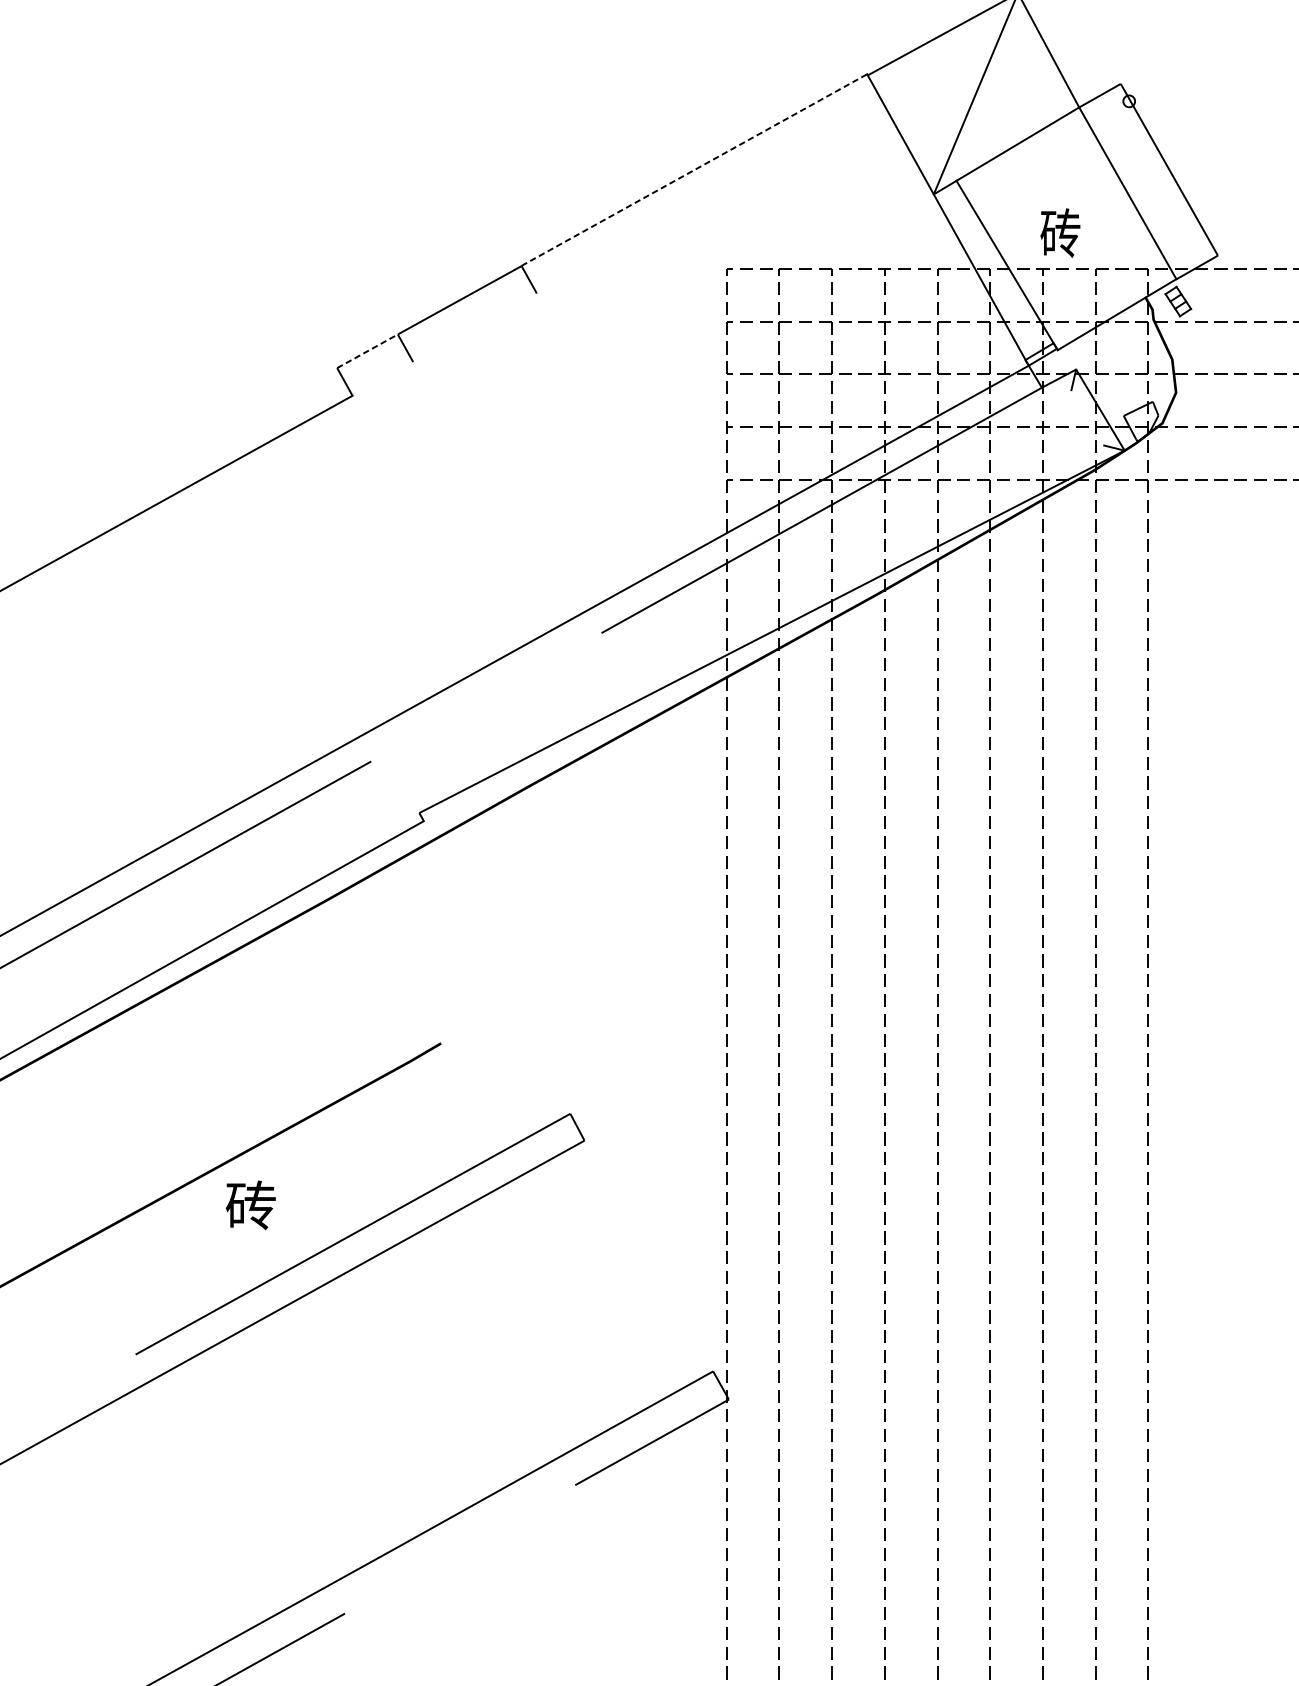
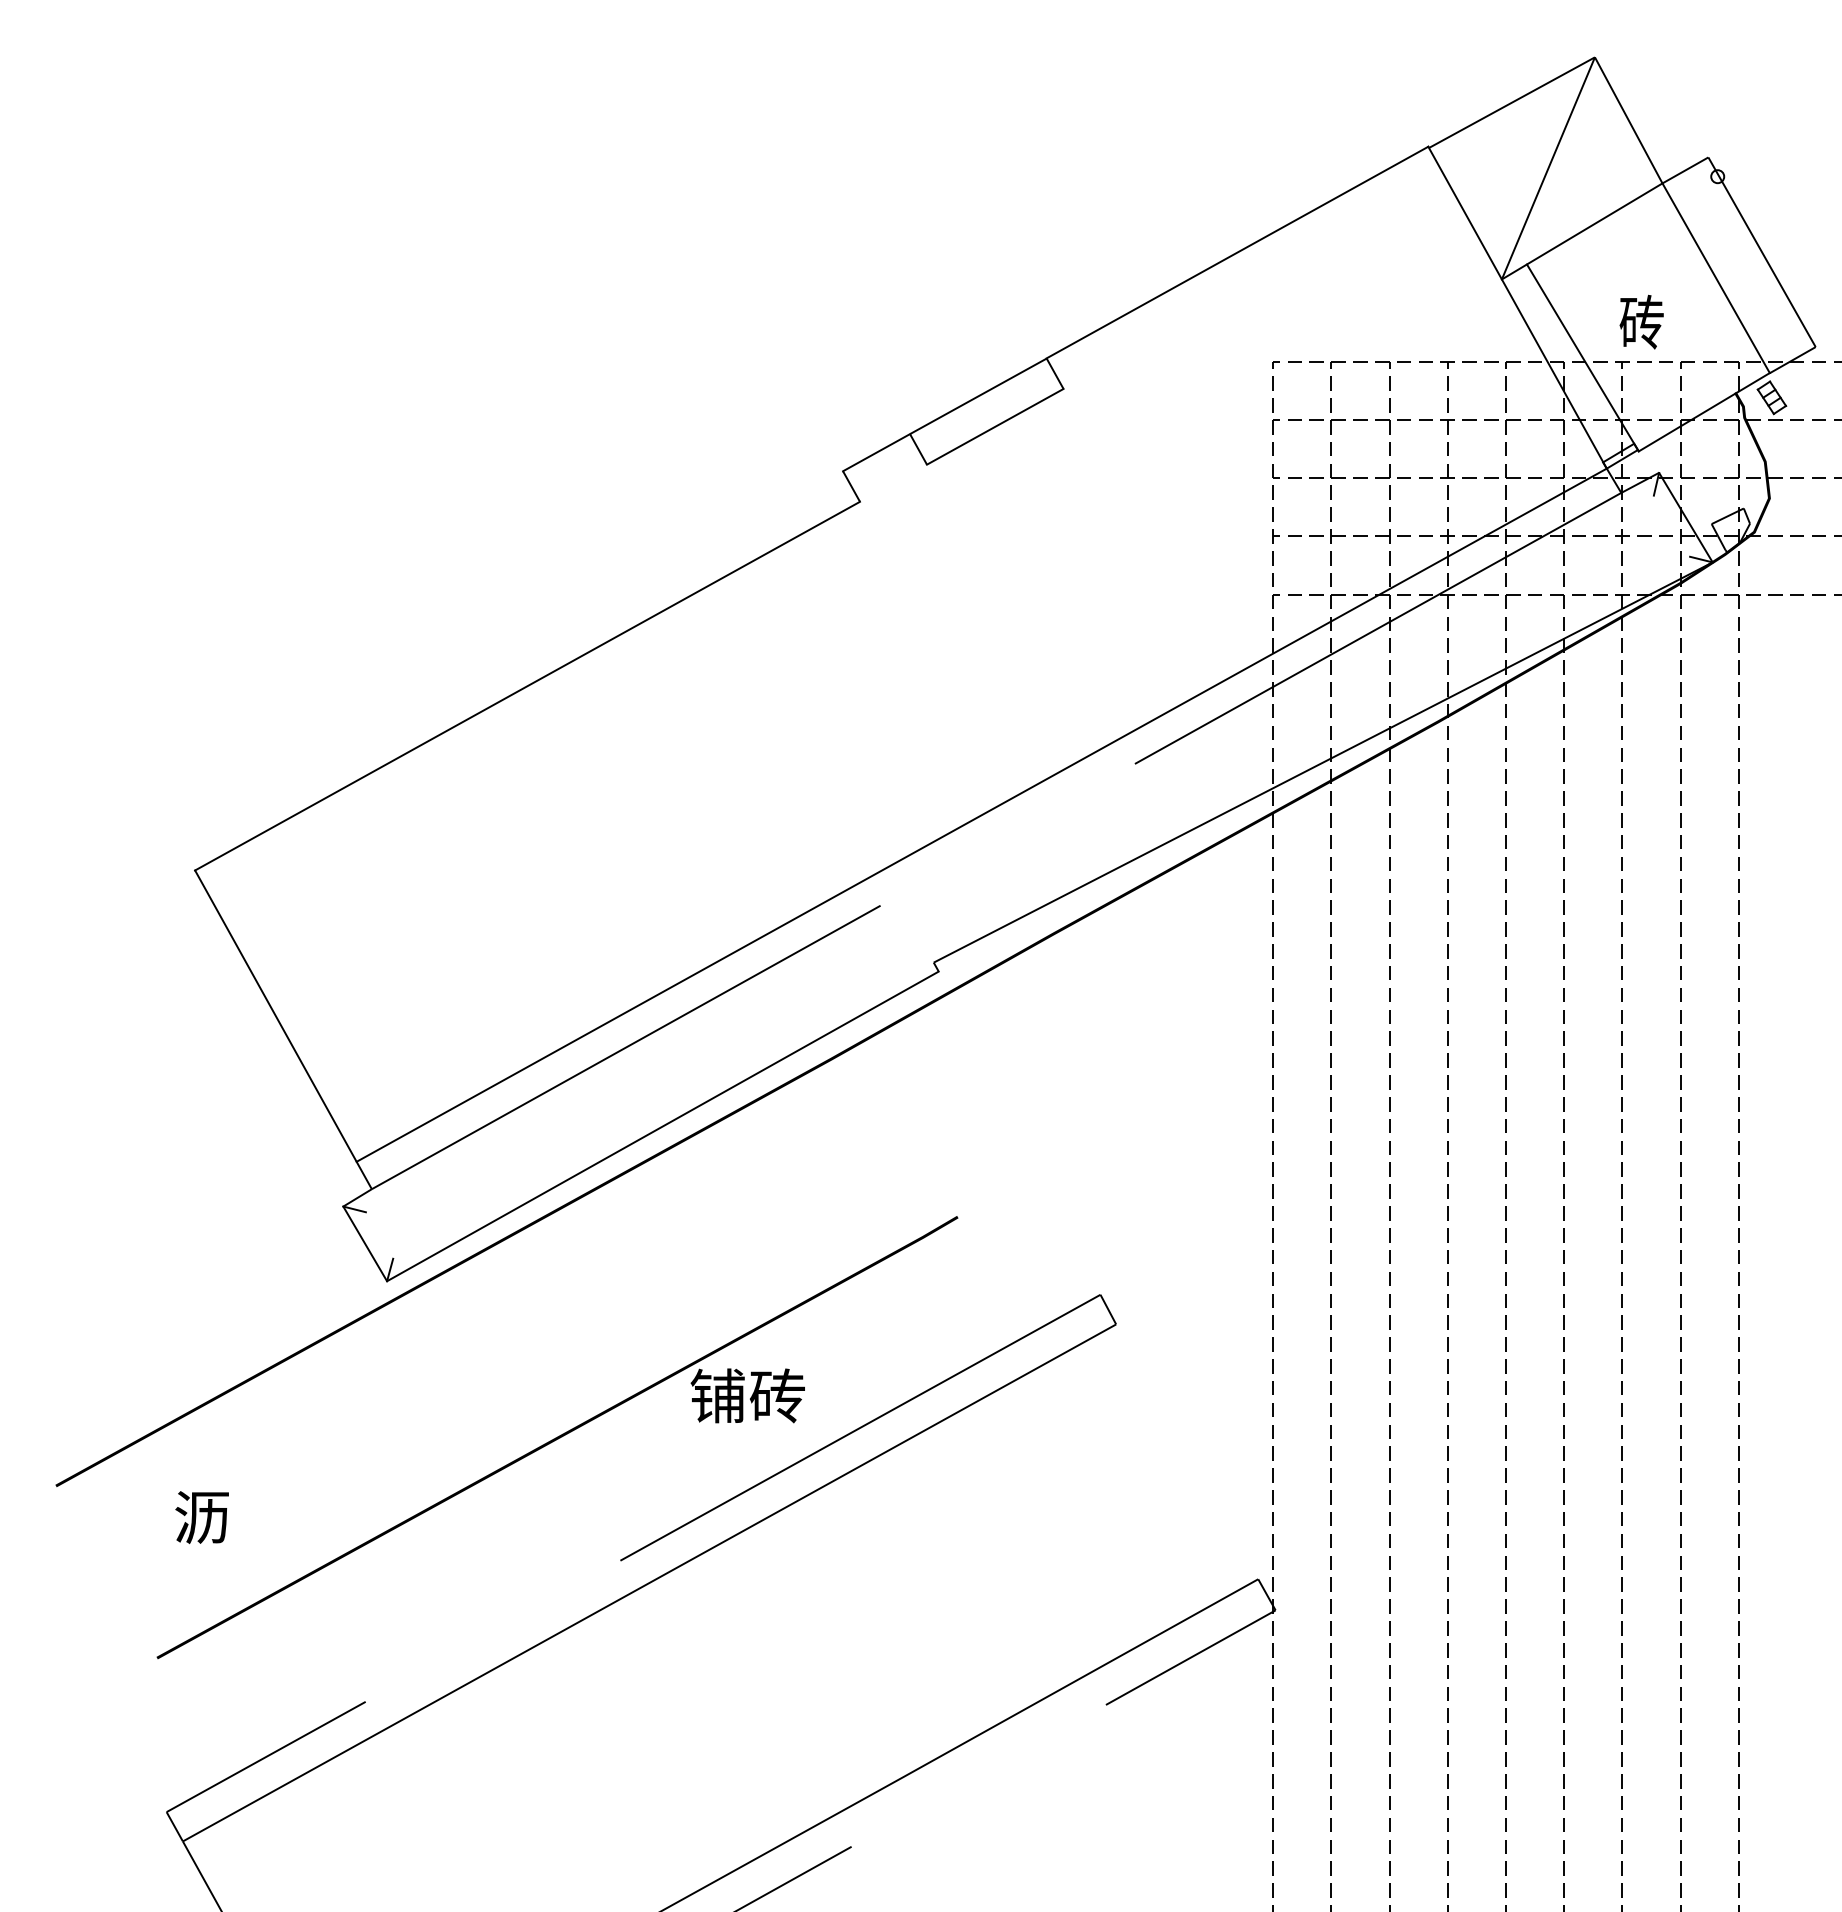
line: (694, 170) -> (1237, 252), dashed -> solid
line: (474, 327) -> (994, 426), added
line: (367, 351) -> (876, 452), dashed -> solid
text: (250, 1205) -> (747, 1395), 砖 -> 铺砖

